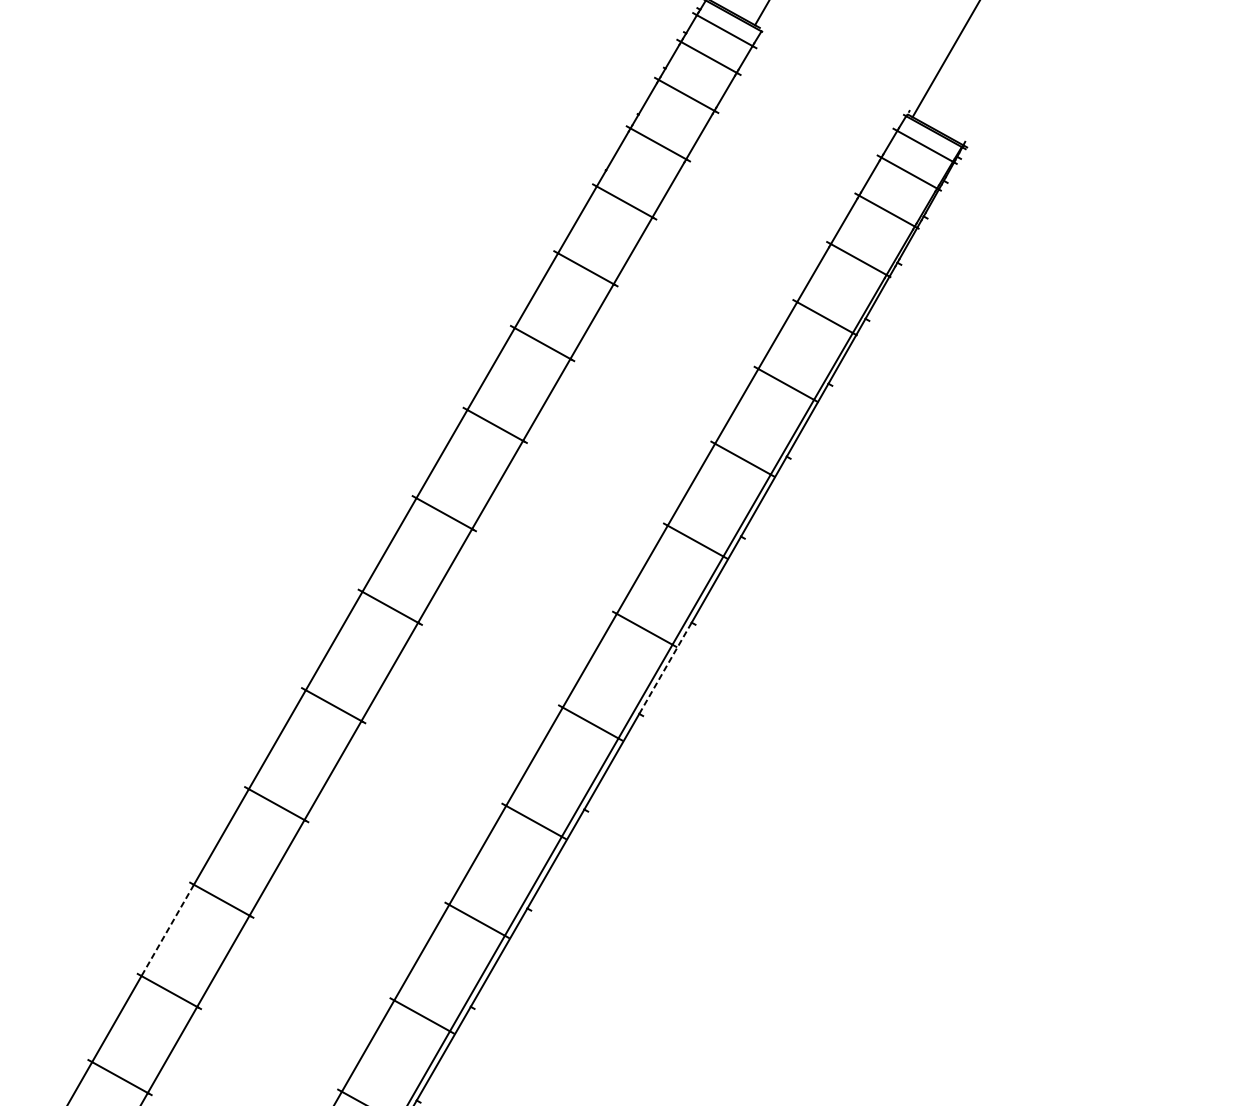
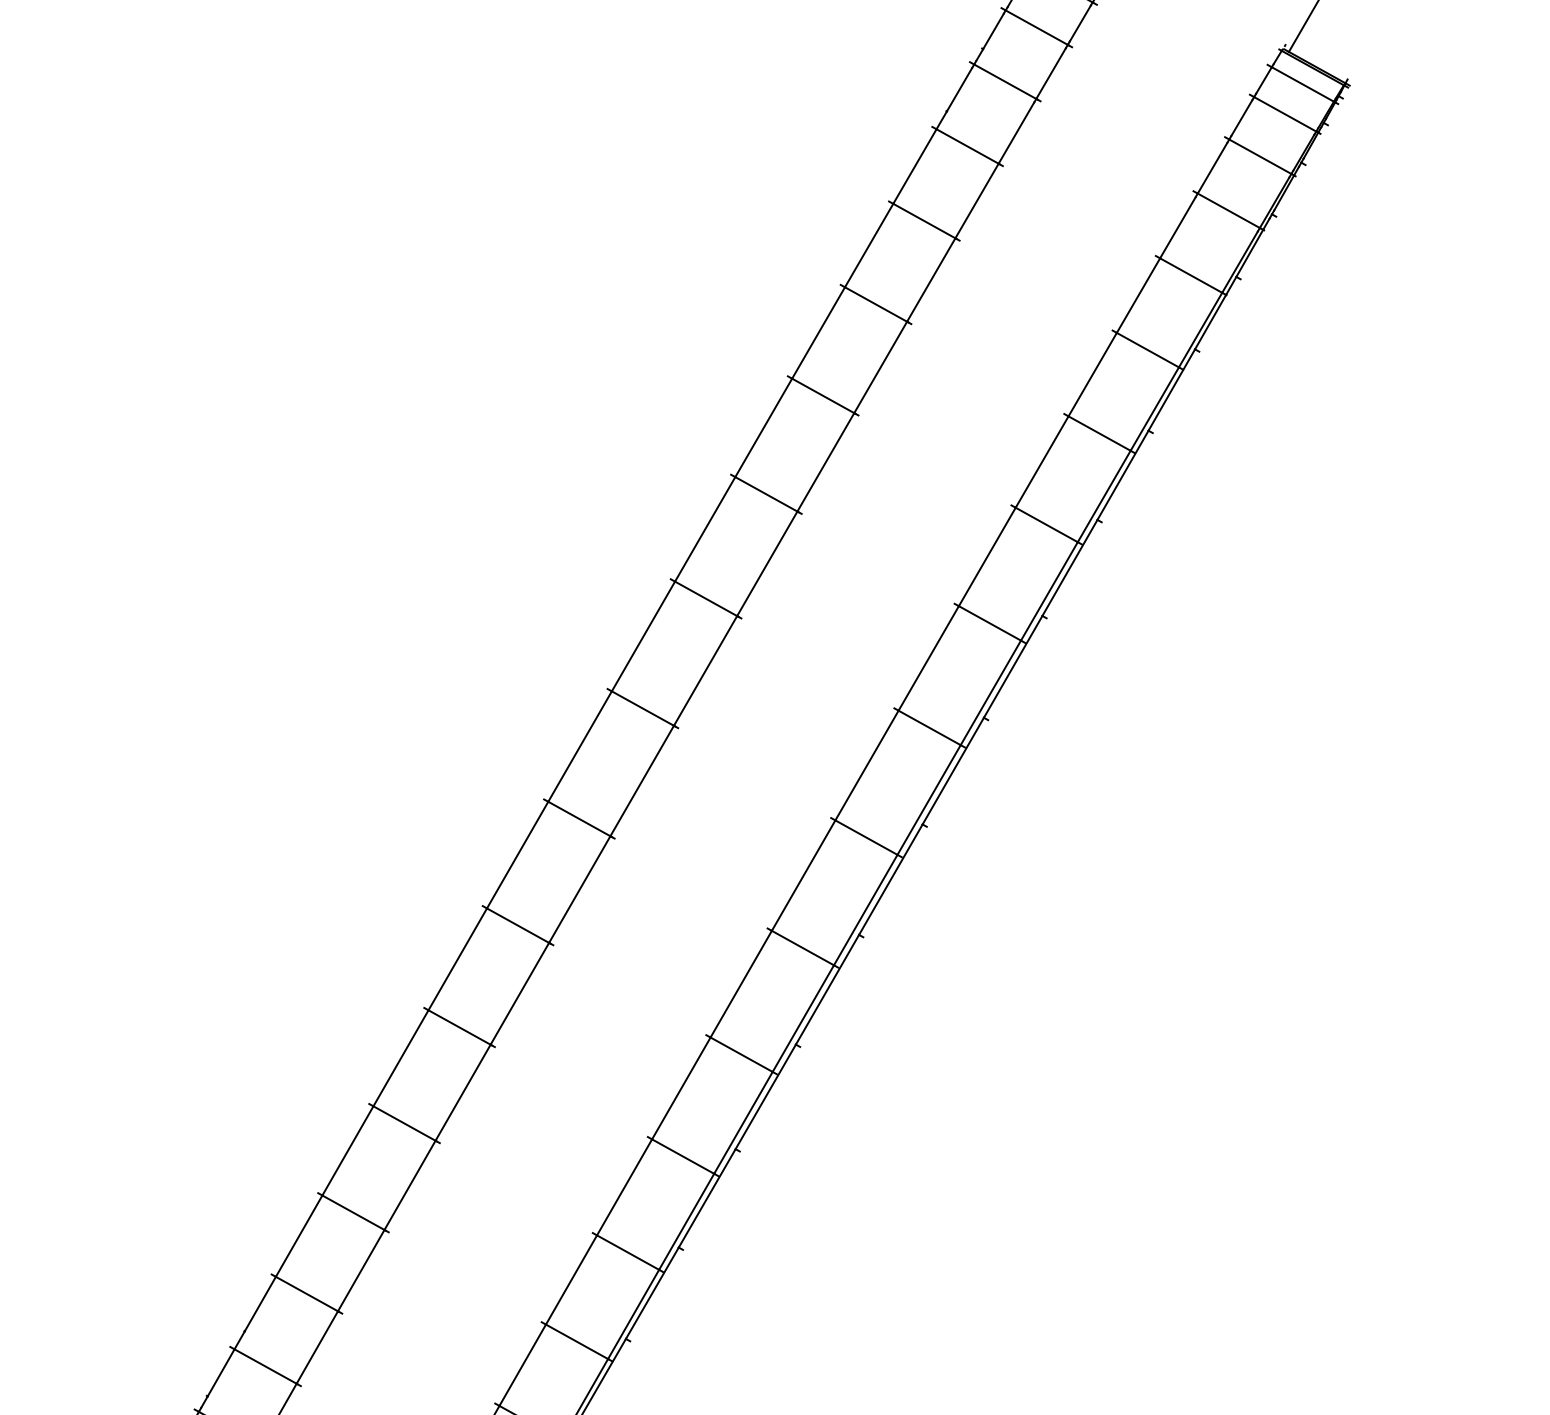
line: (665, 667) -> (1013, 666), dashed -> solid
line: (167, 930) -> (457, 959), dashed -> solid

